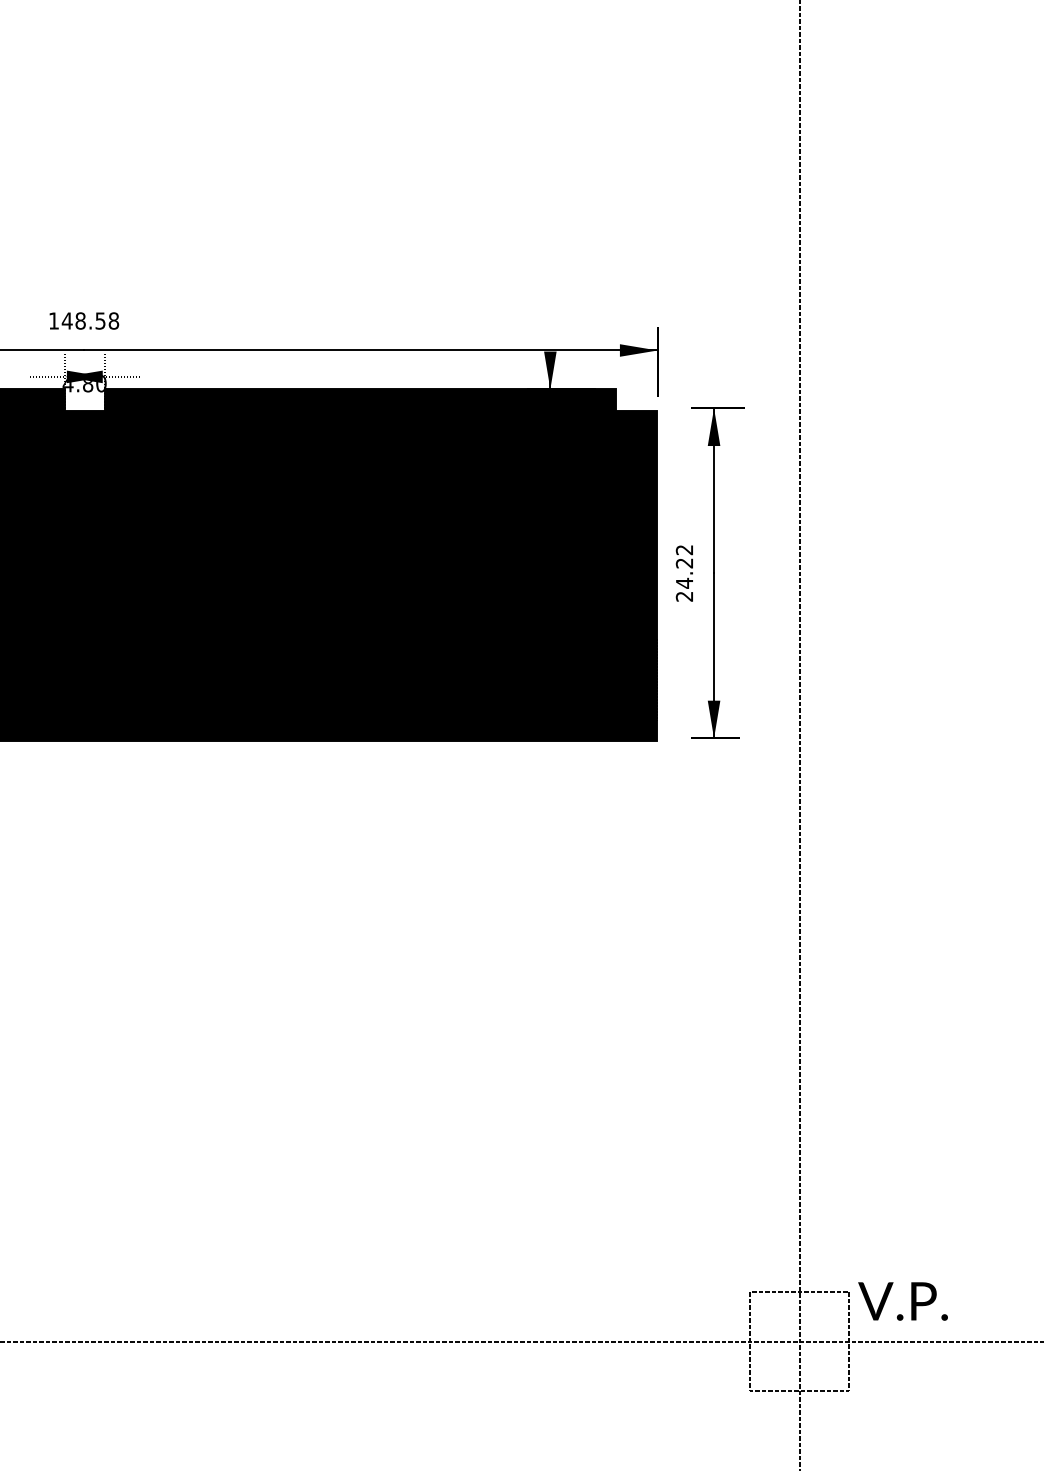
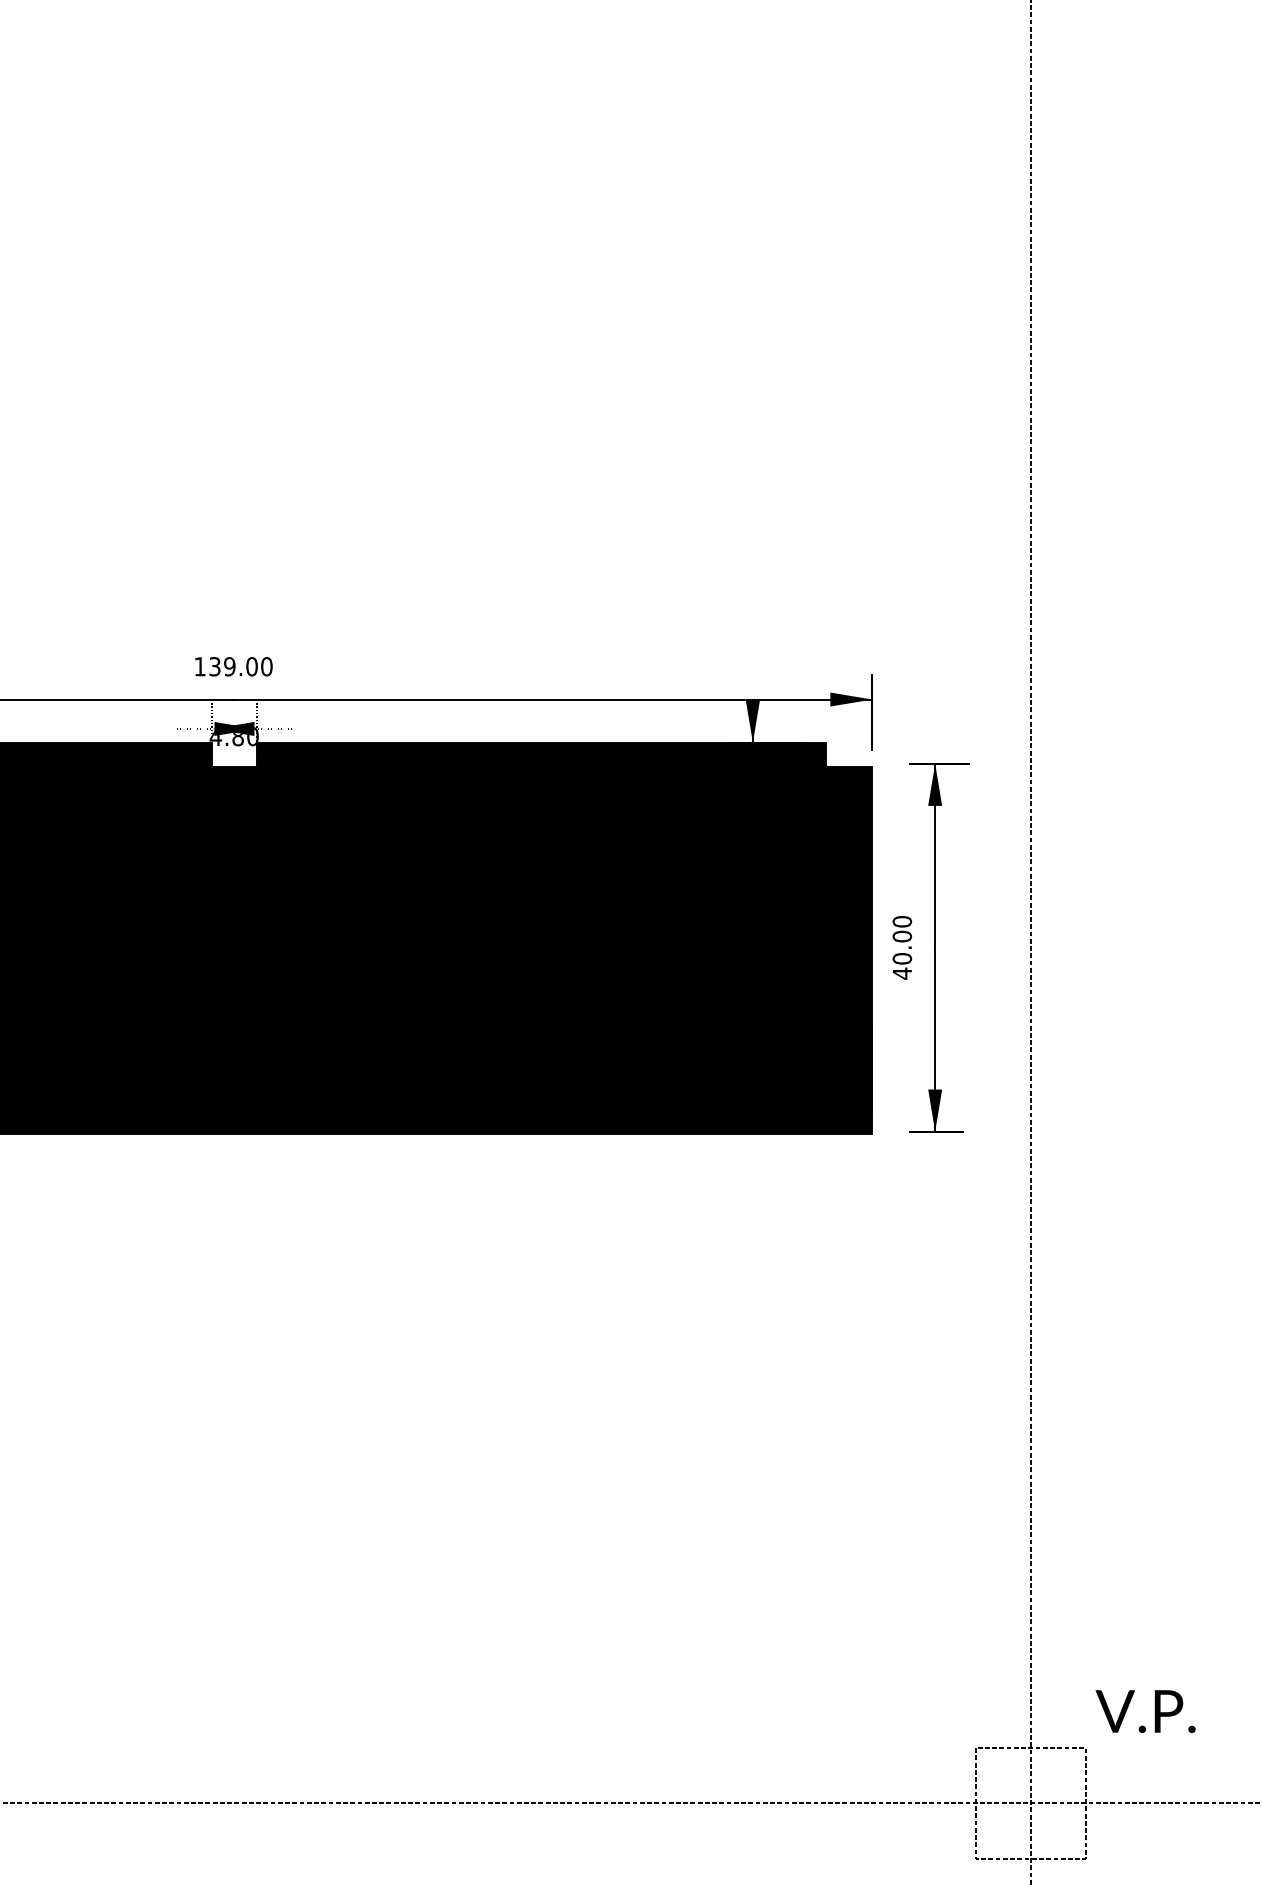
text: (90, 320) -> (240, 666), 148.58 -> 139.00
text: (684, 573) -> (902, 947), 24.22 -> 40.00
text: (902, 1301) -> (1145, 1711), moved

